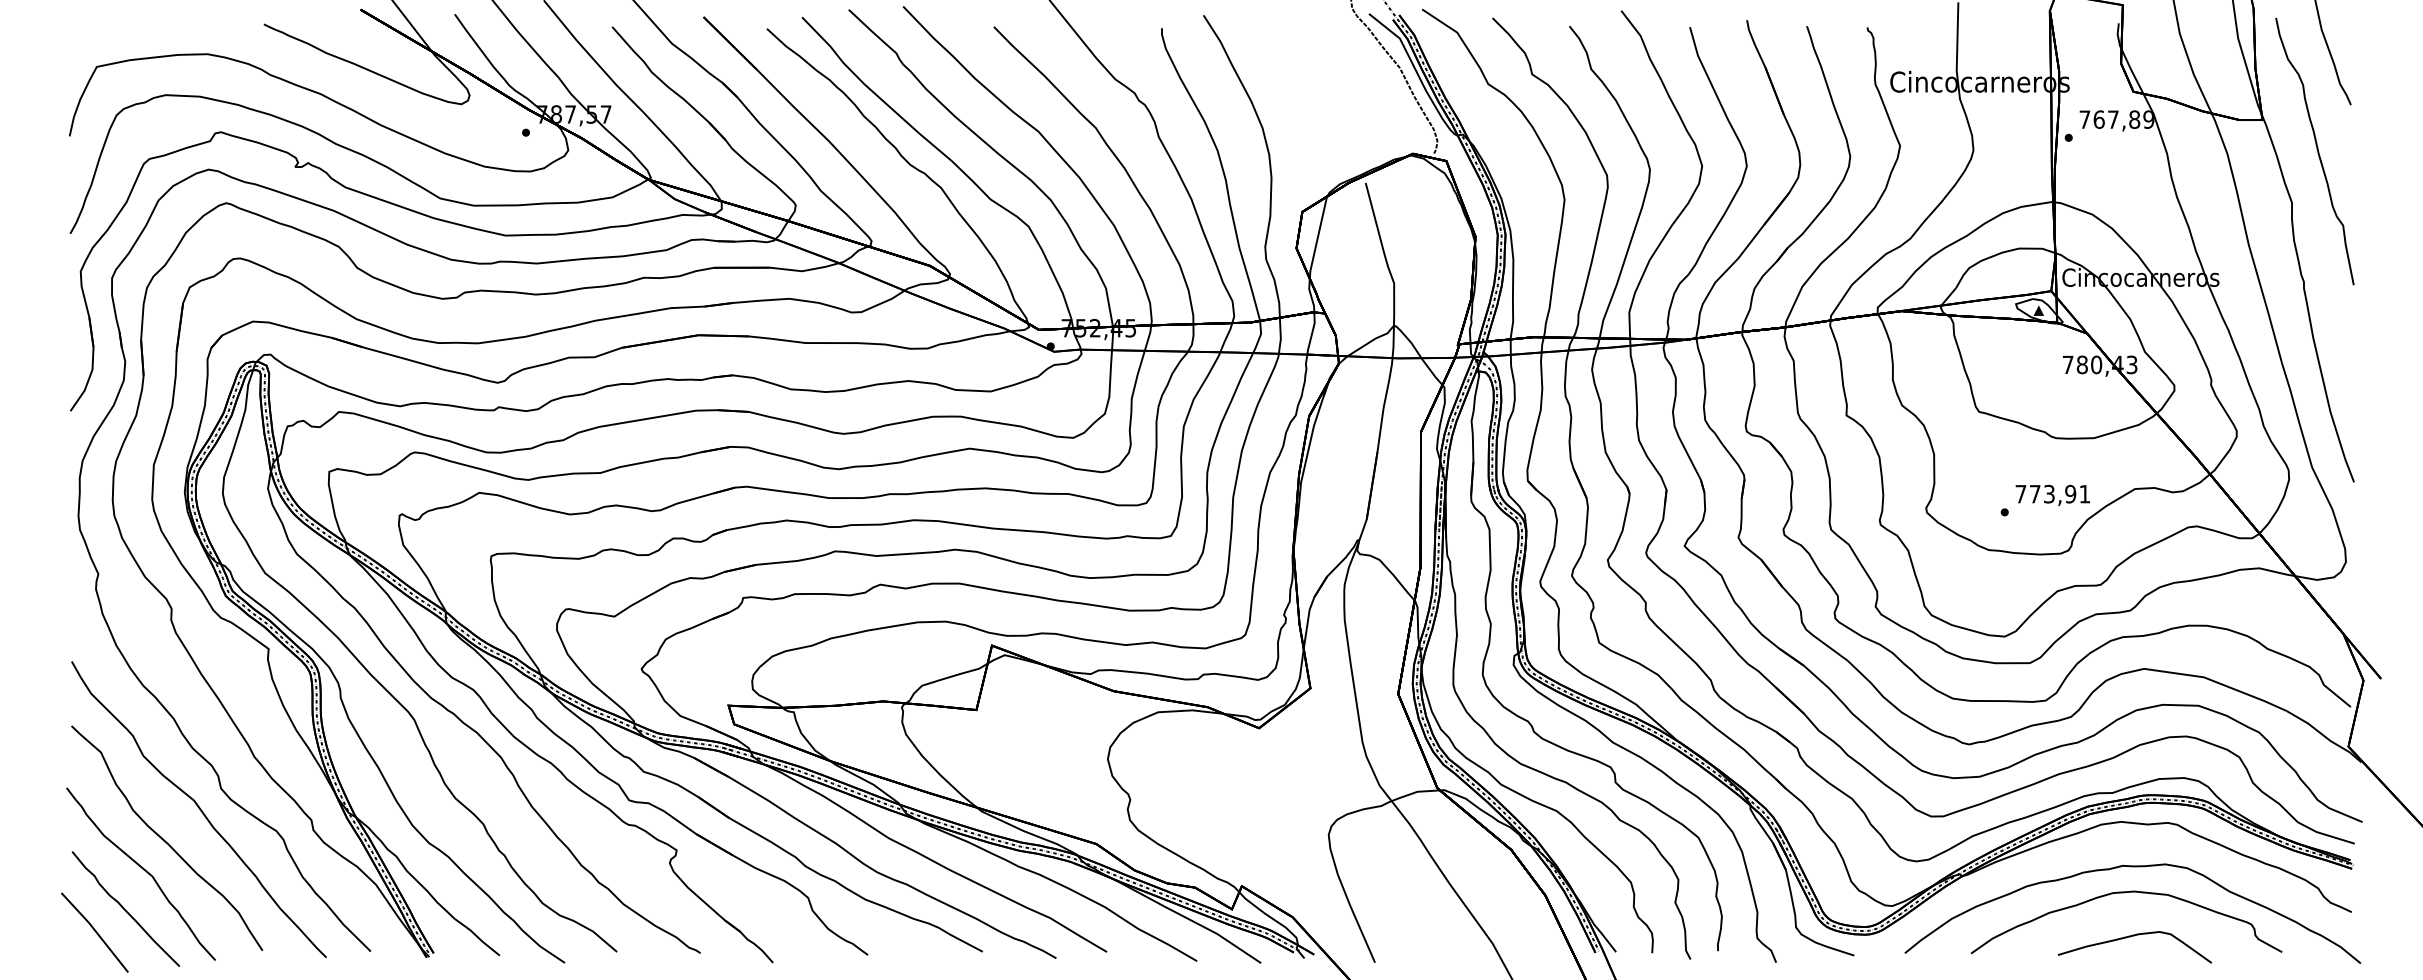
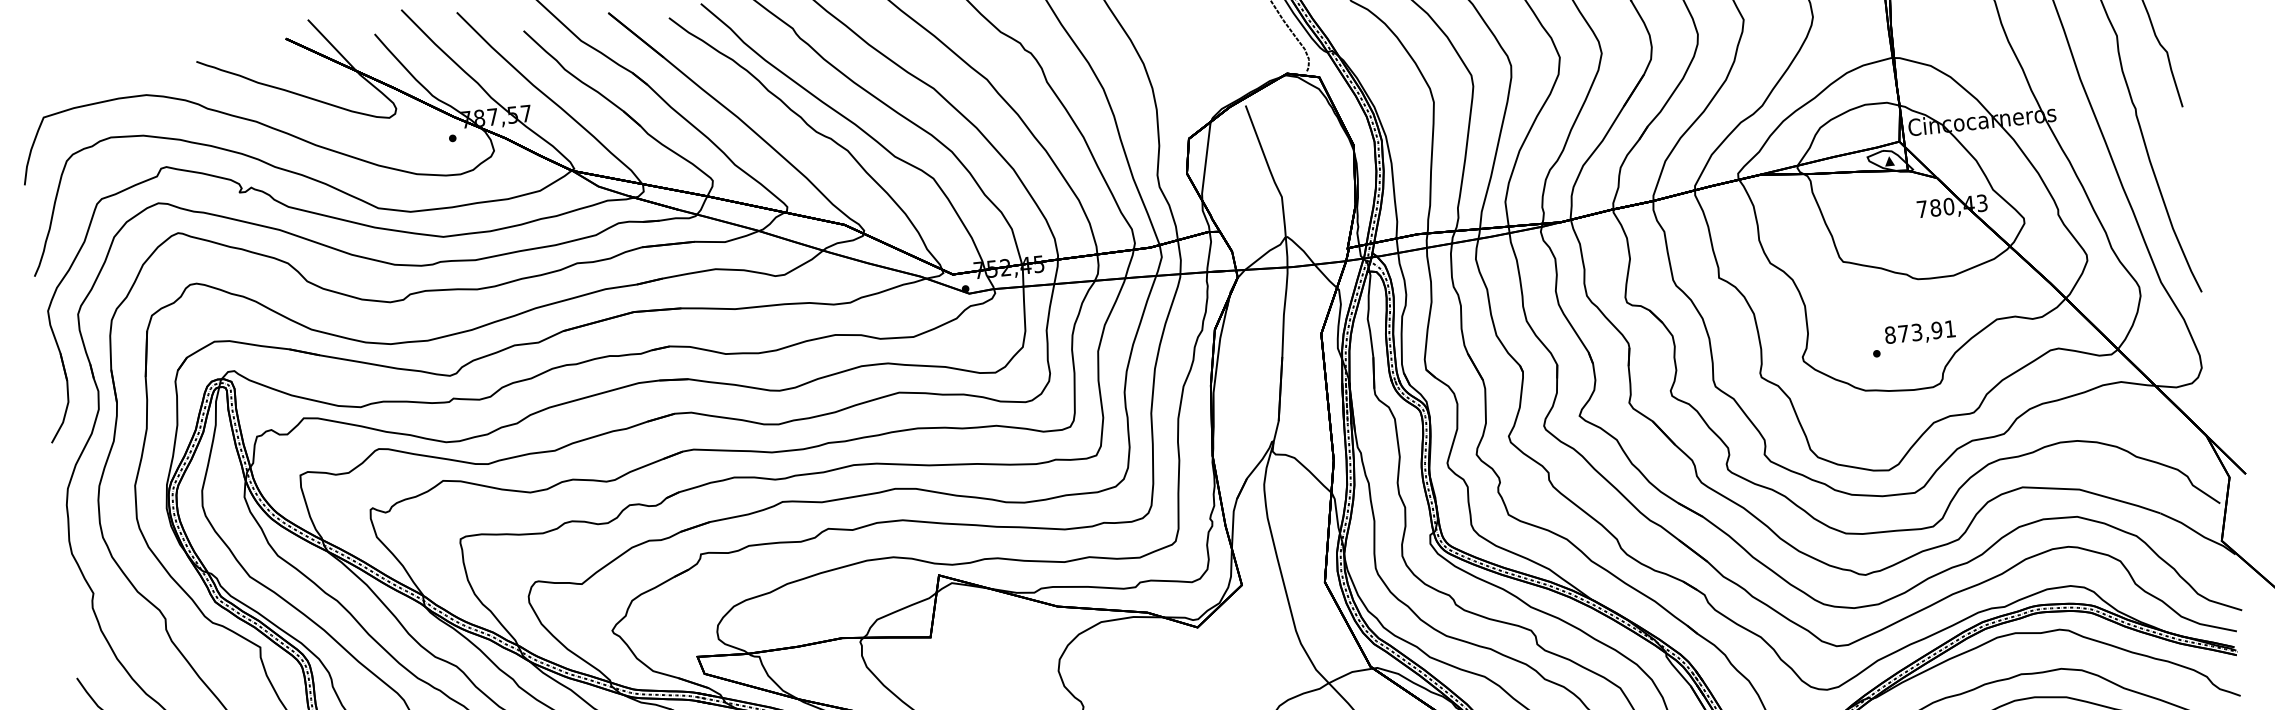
text: (2020, 493) -> (1889, 334), 773,91 -> 873,91

